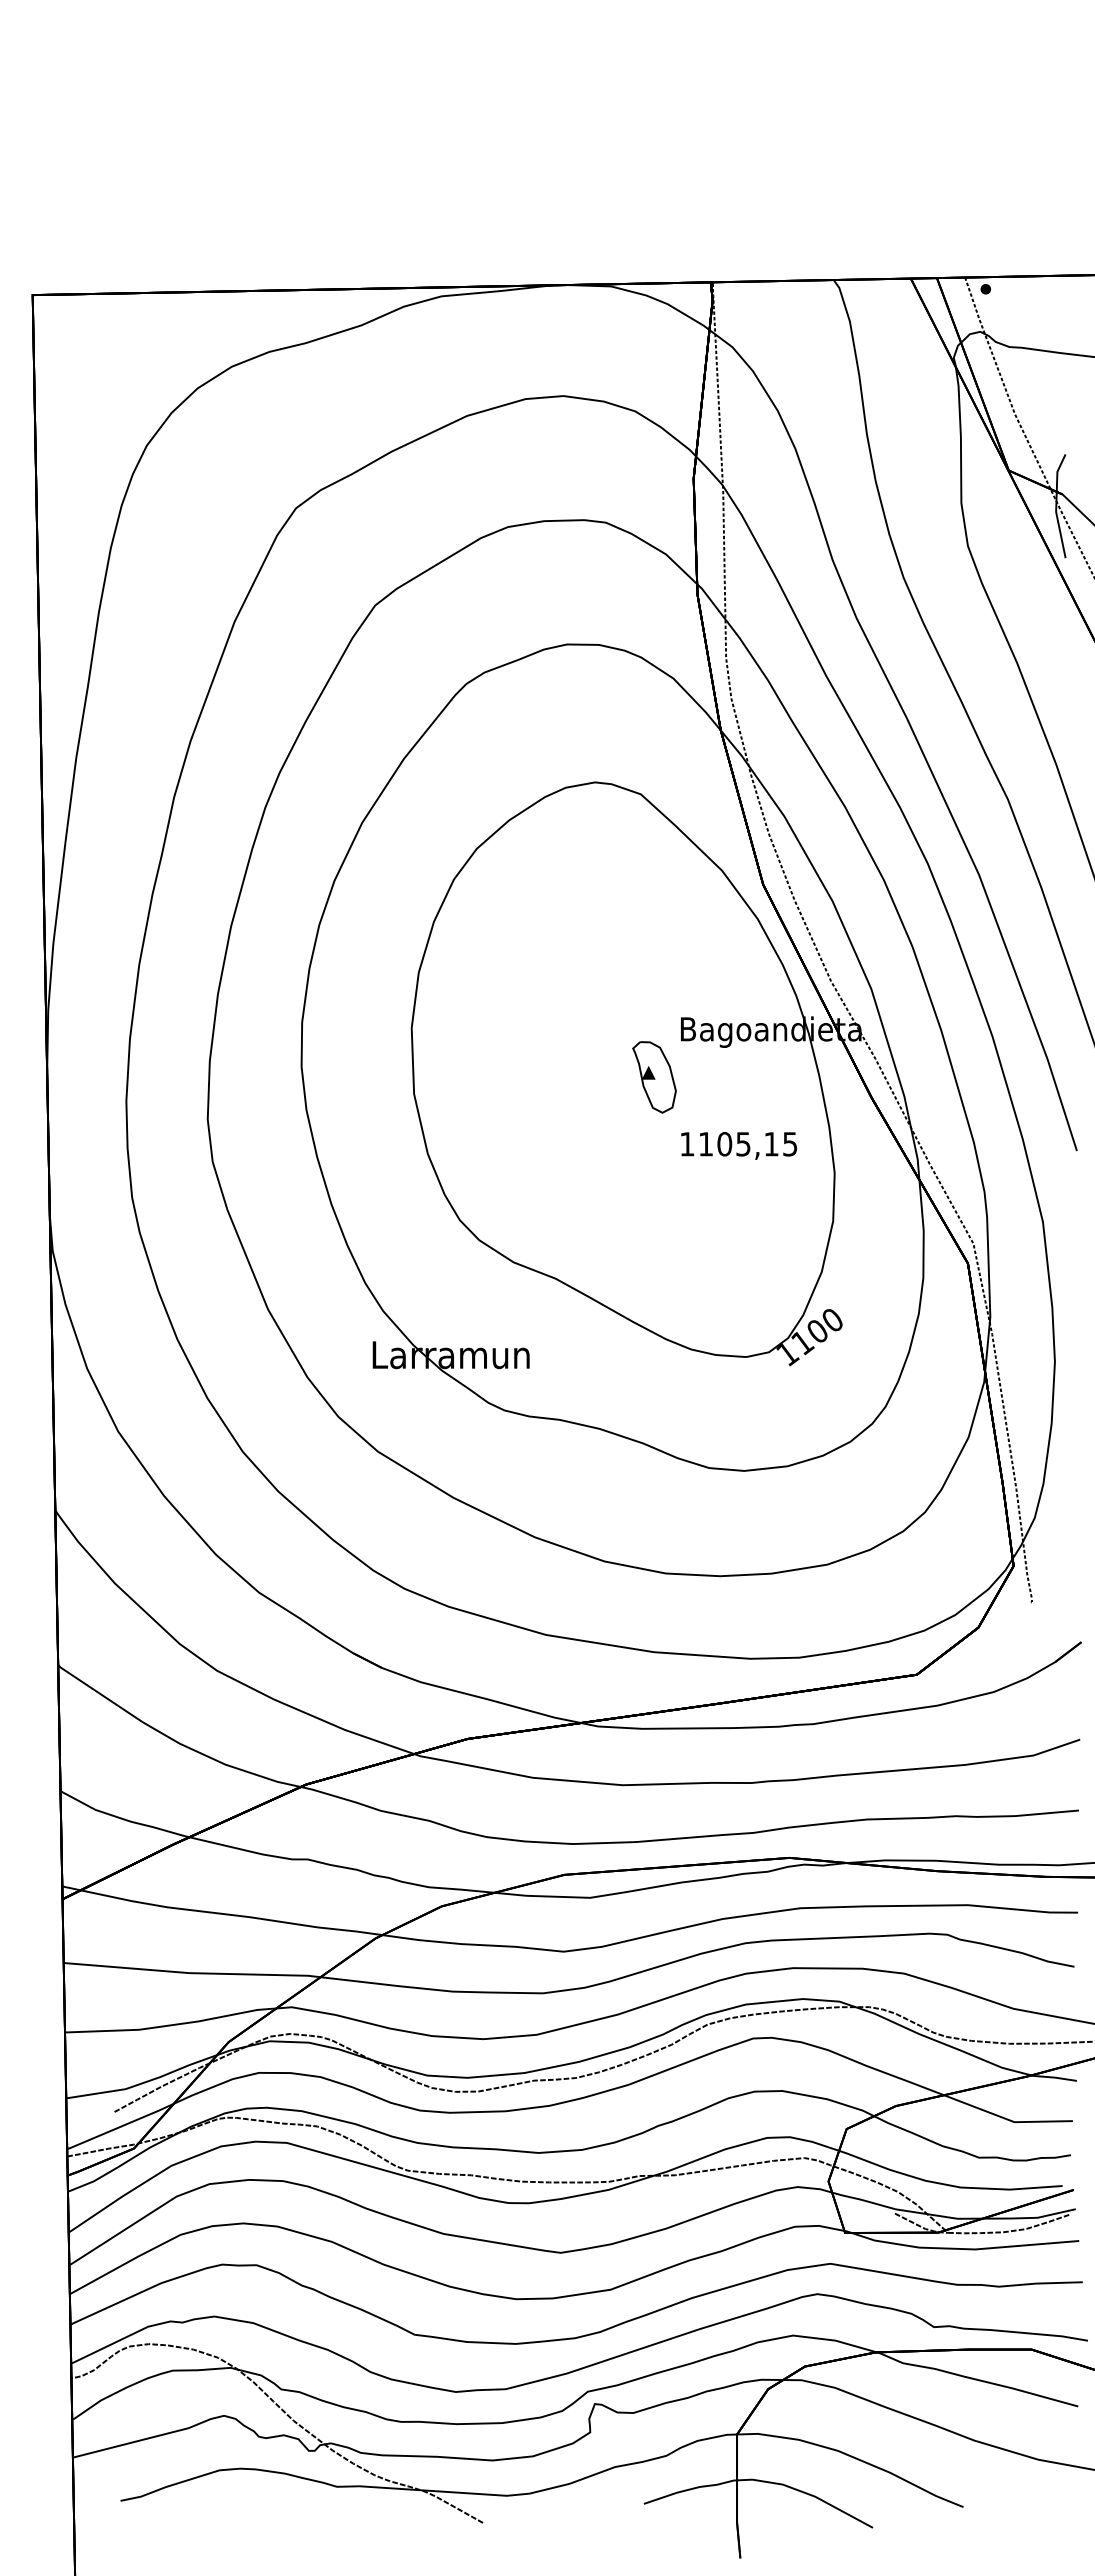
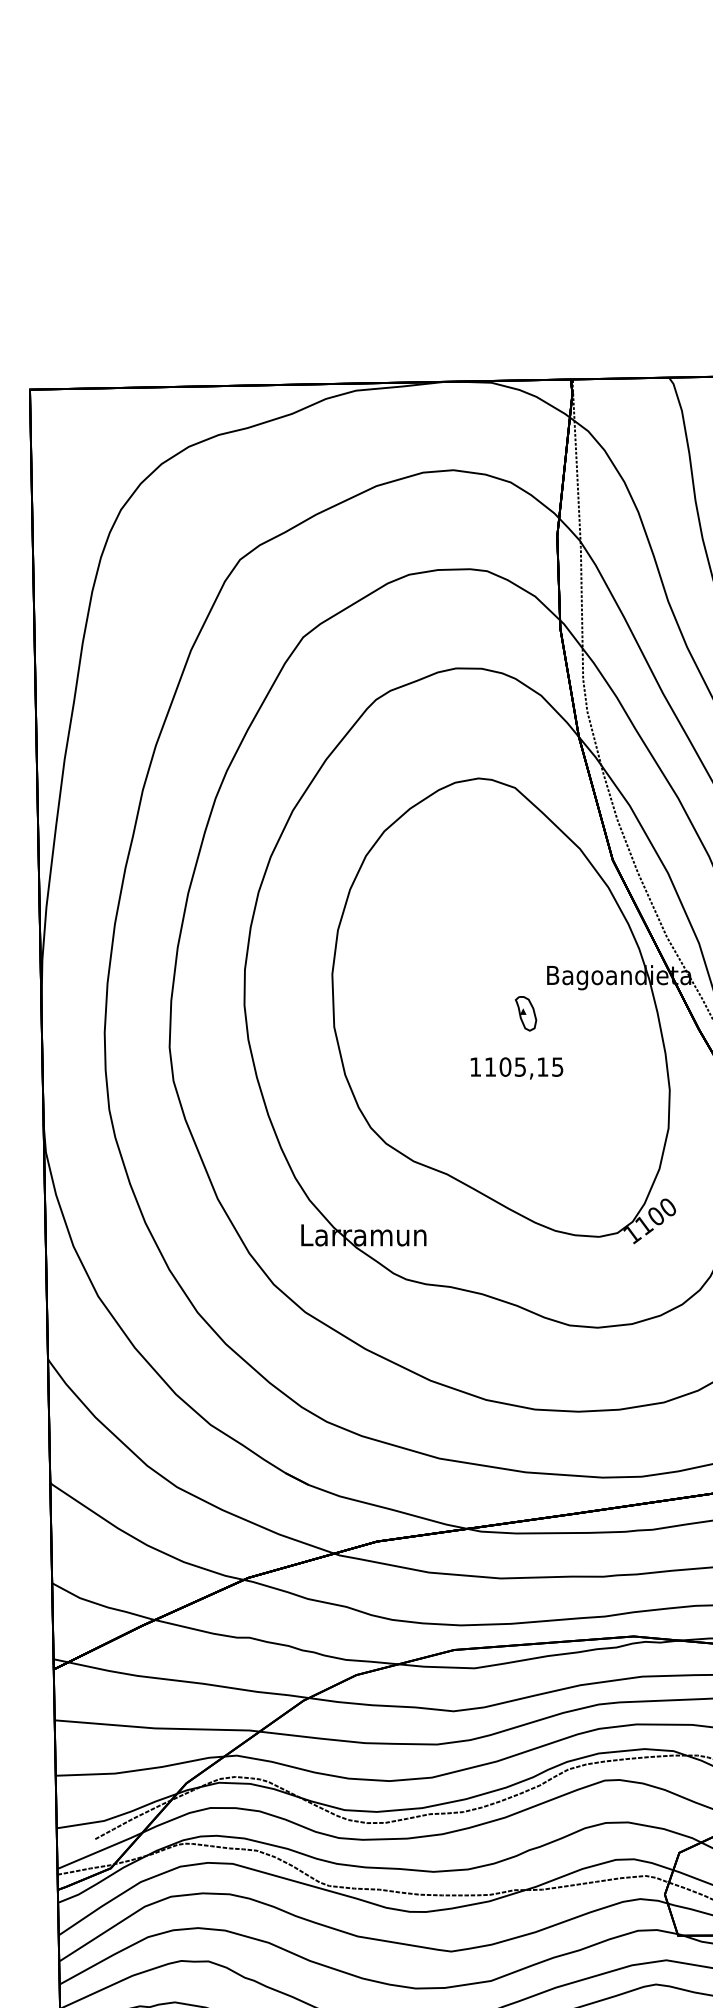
part: (654, 1077) -> (526, 1013), size x0.6
text: (739, 1145) -> (517, 1068), moved

